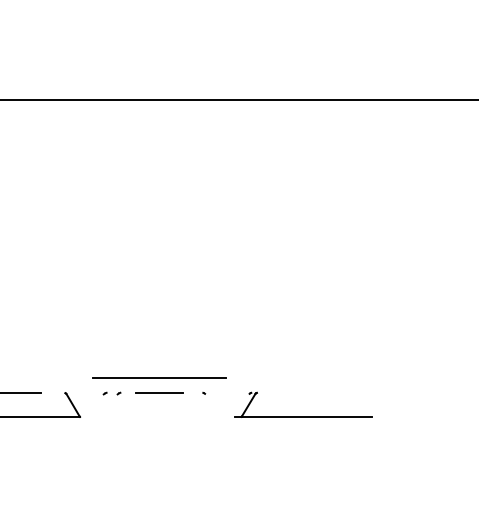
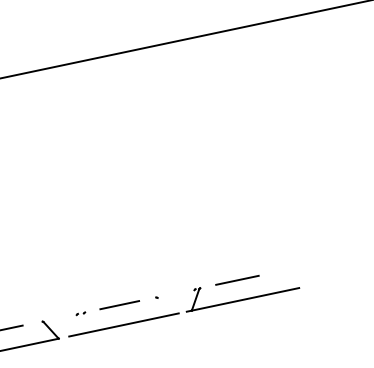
line: (159, 377) -> (124, 324), moved
part: (111, 392) -> (80, 313), size x0.62
line: (301, 392) -> (236, 280), added

